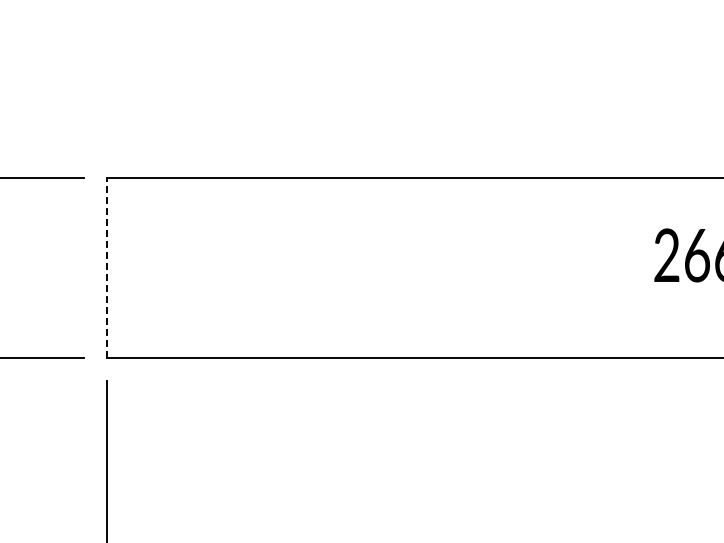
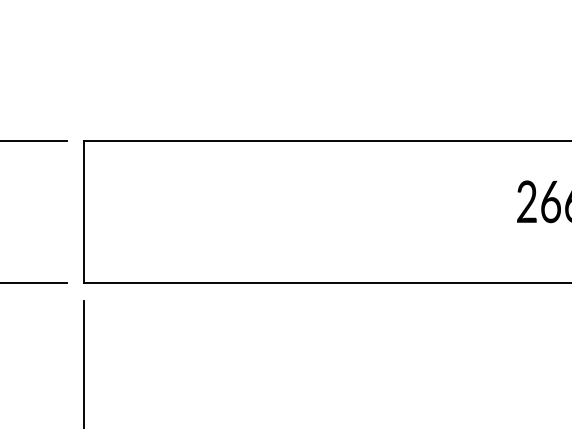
line: (106, 267) -> (84, 211), dashed -> solid

